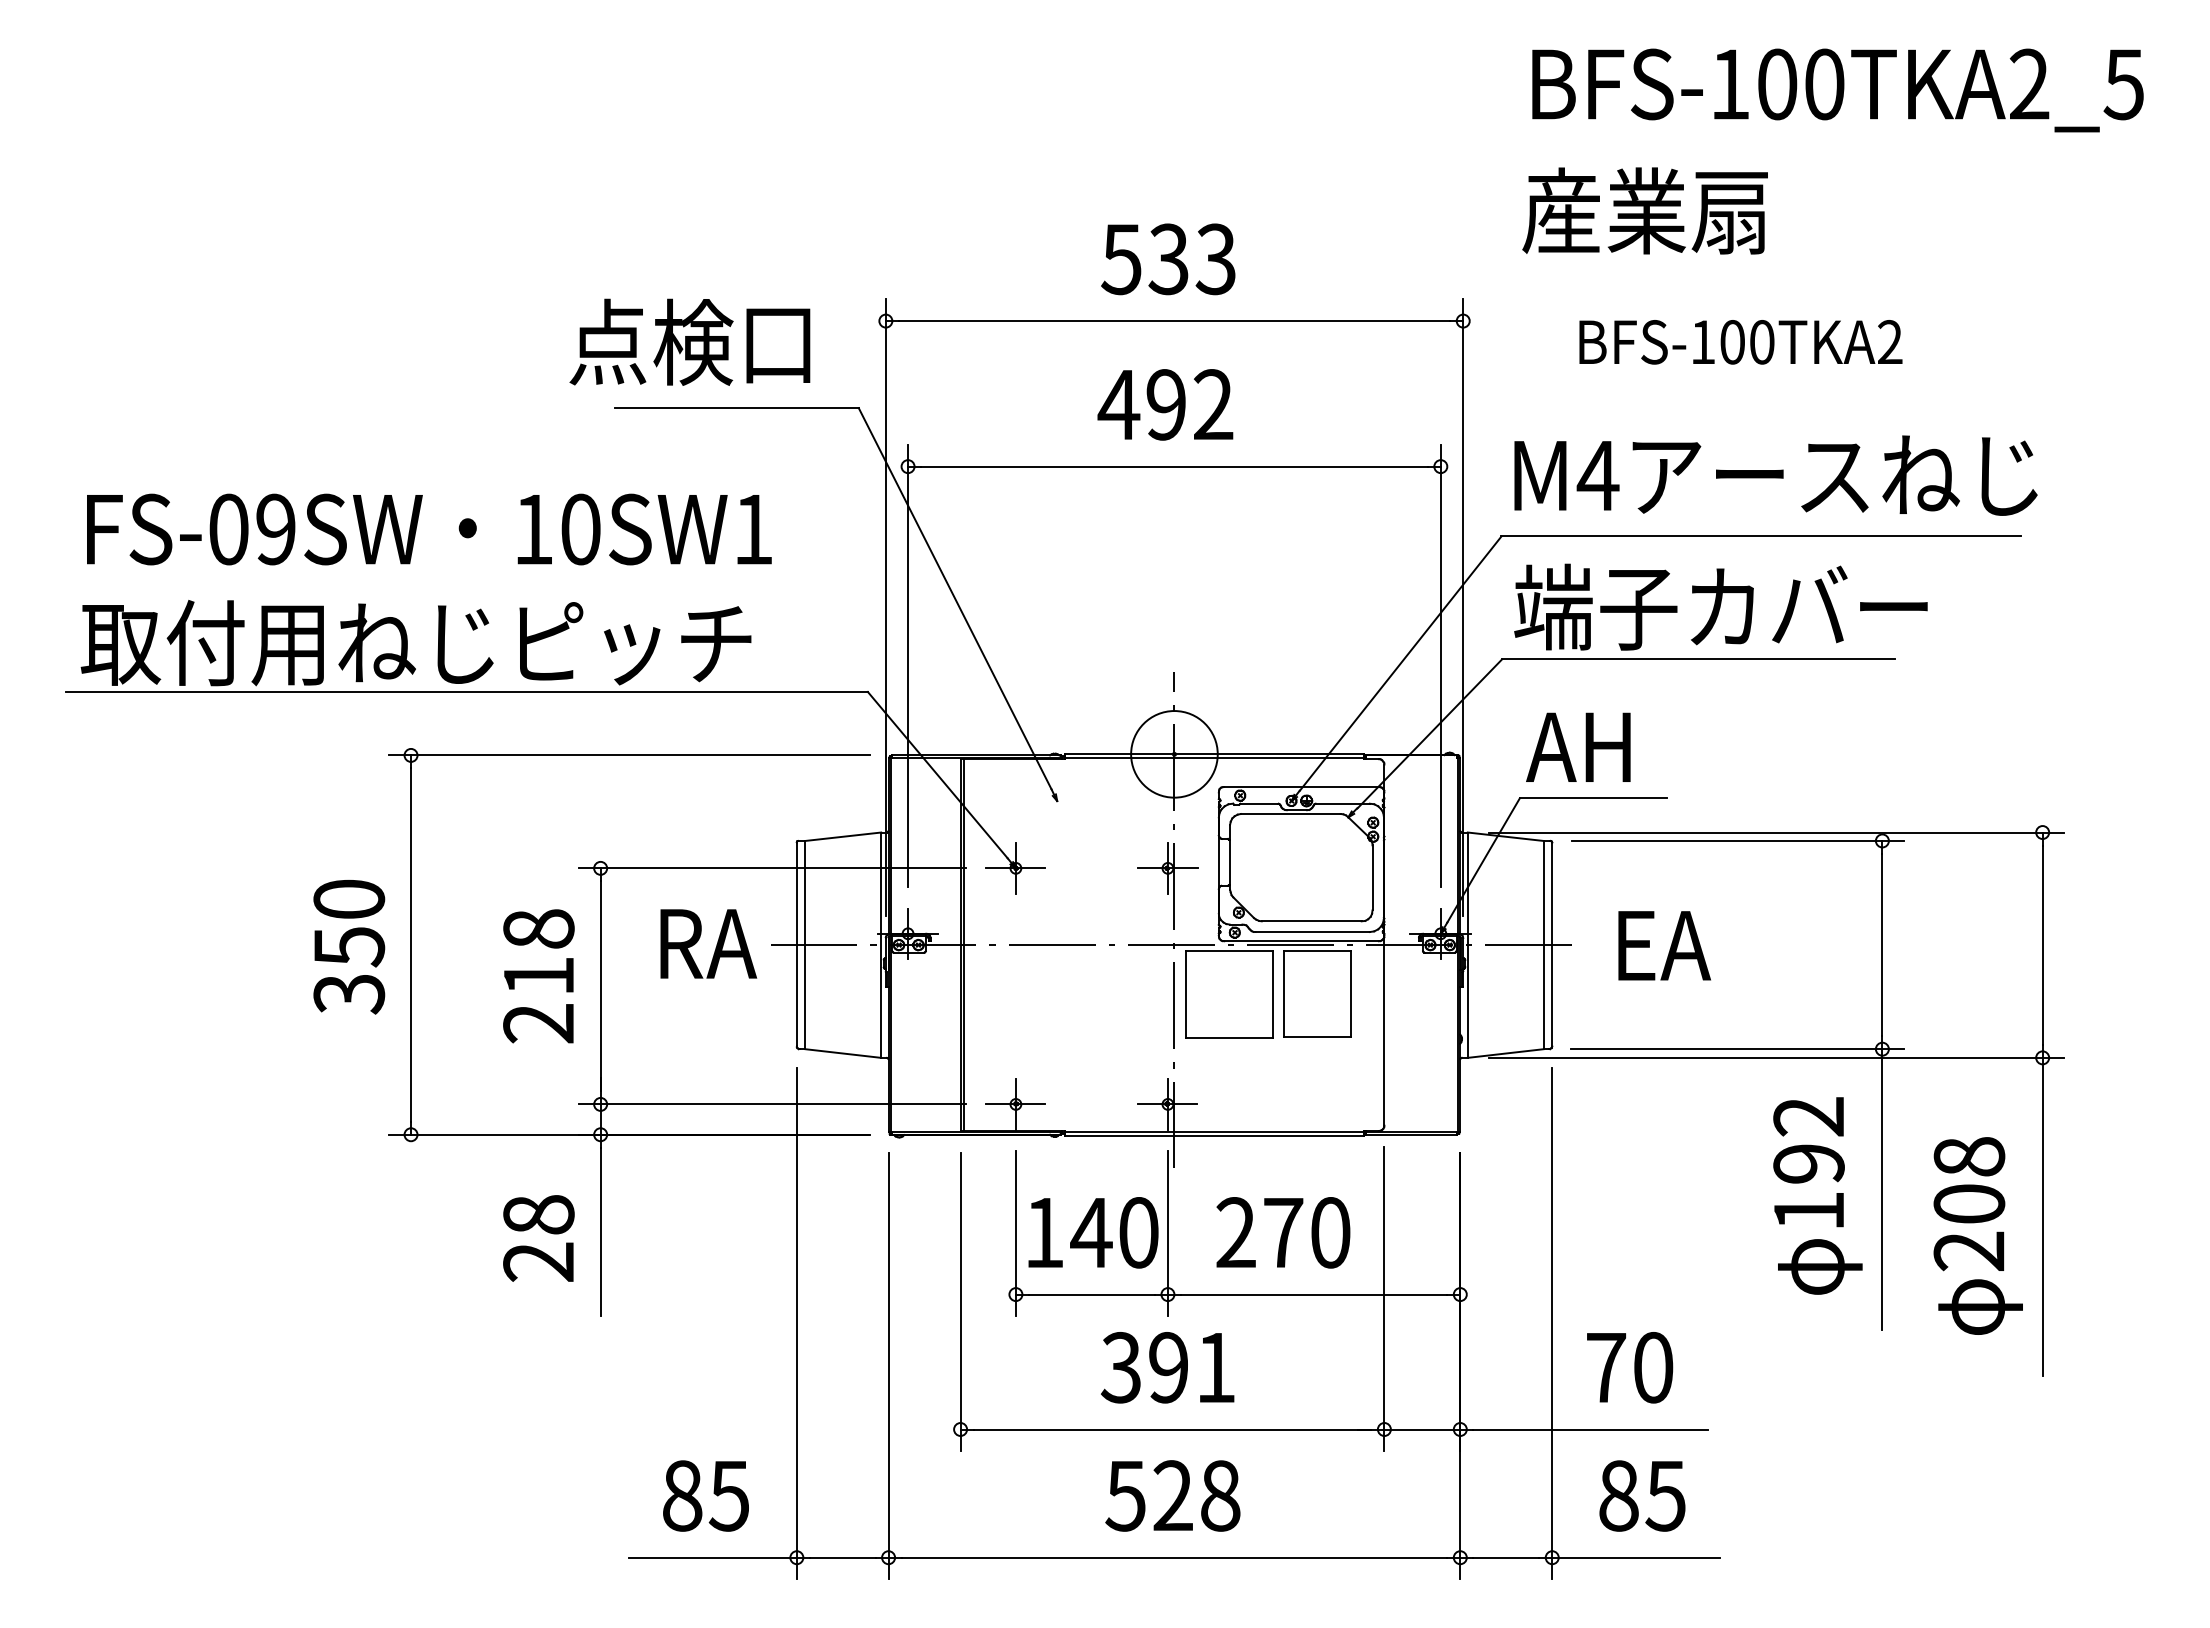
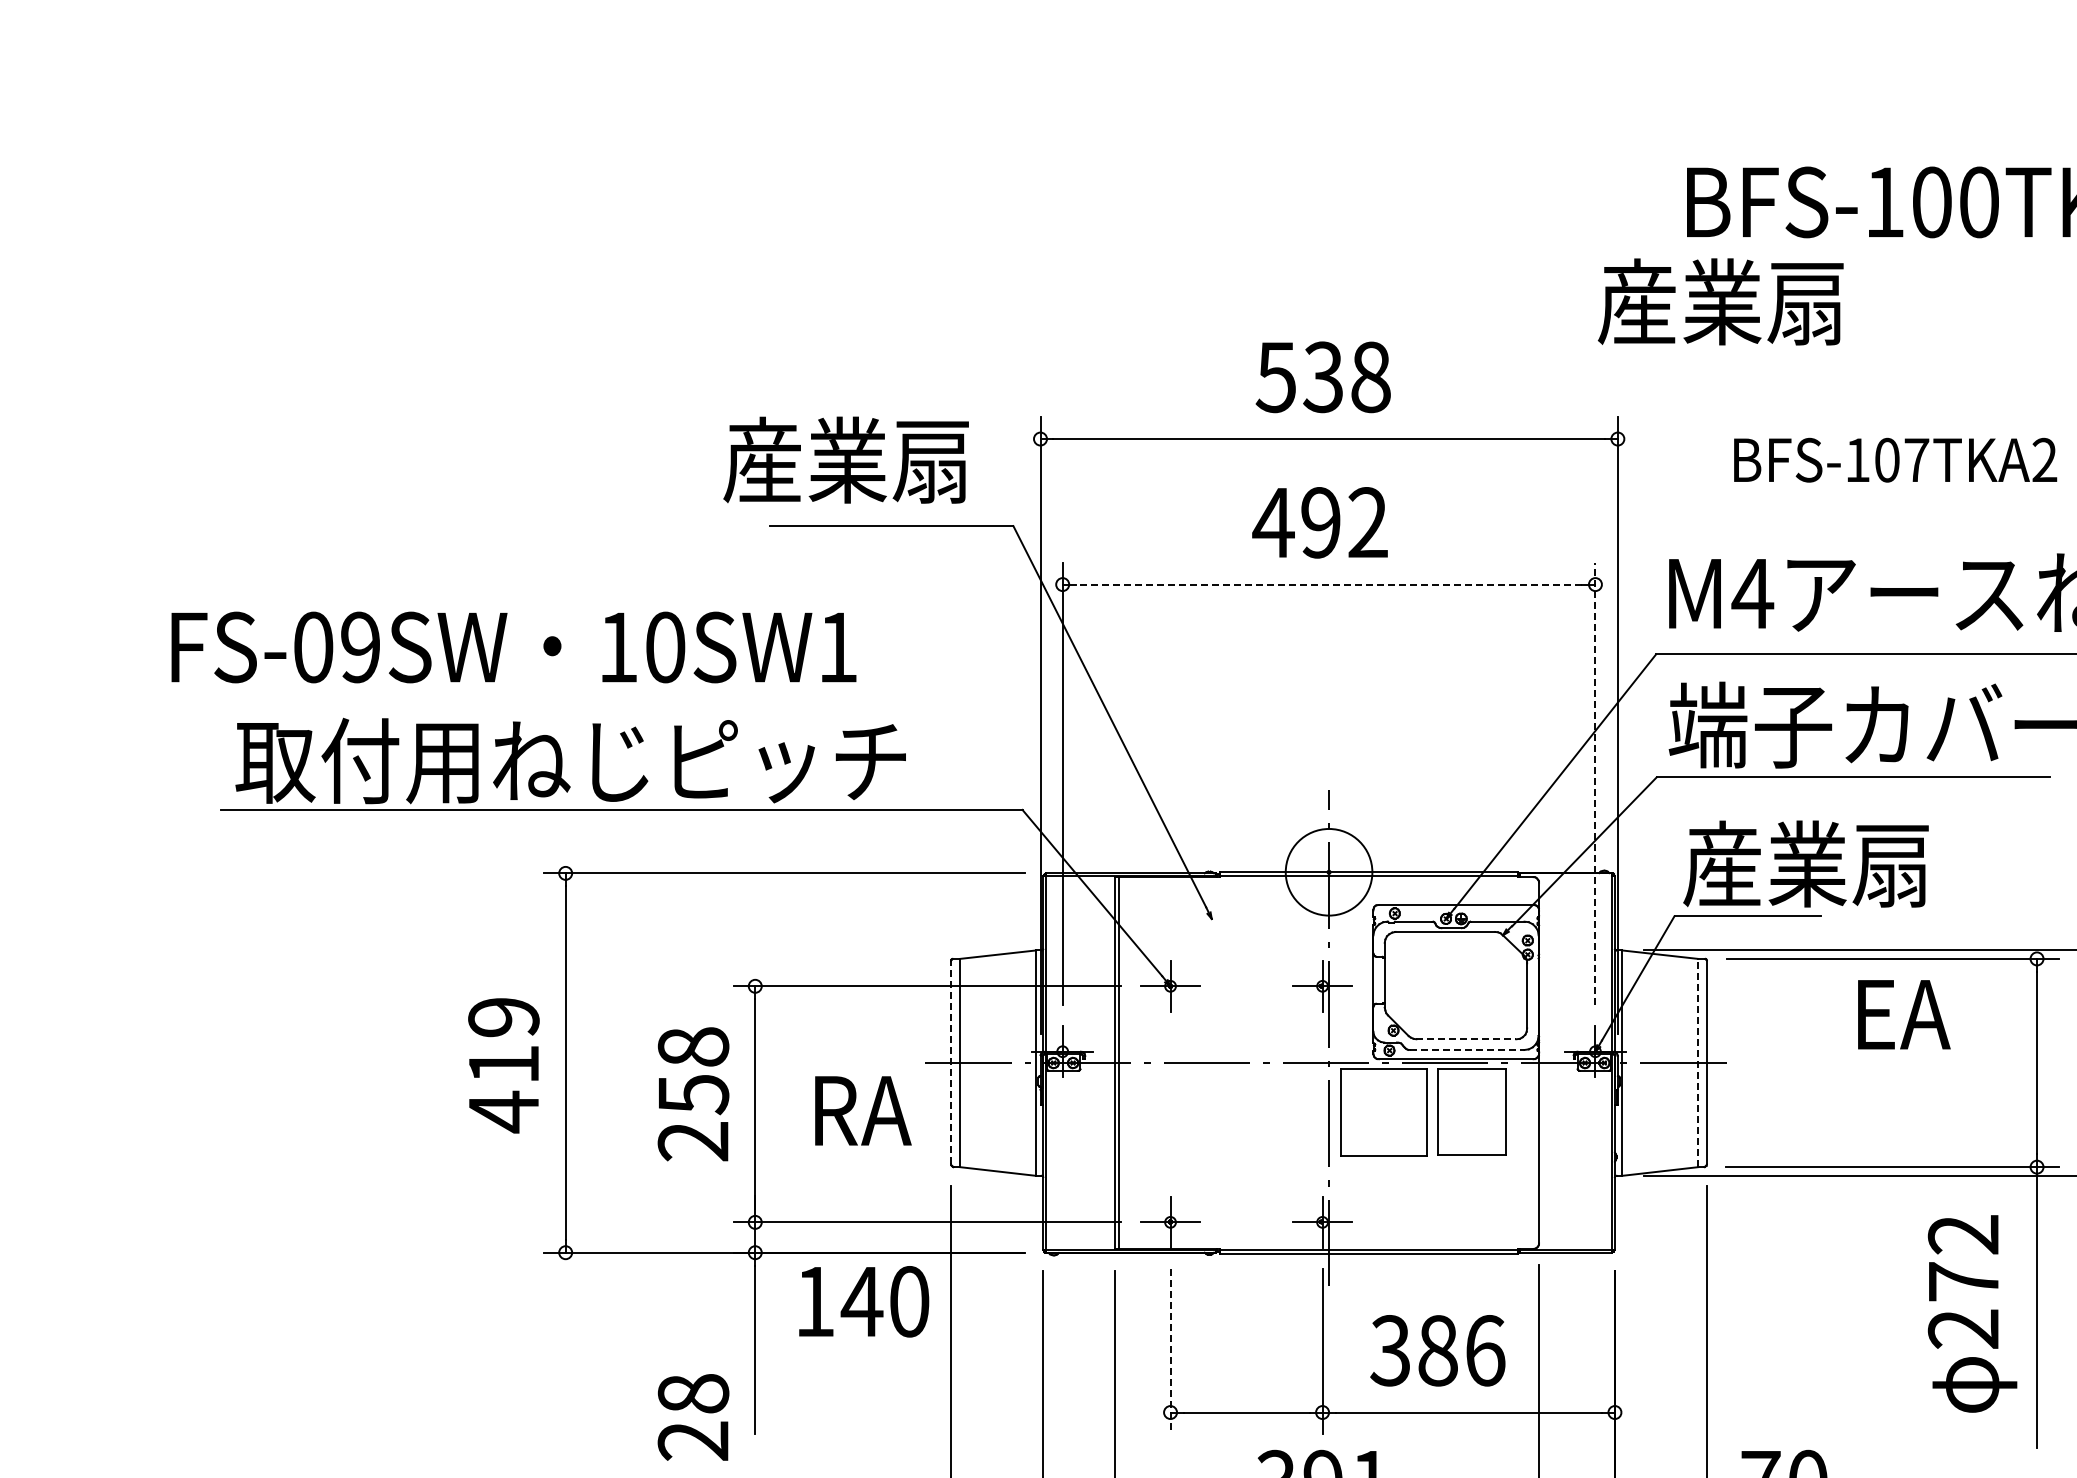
text: (1644, 210) -> (1720, 301), moved
text: (1215, 259) -> (1370, 377), 533 -> 538
text: (691, 341) -> (846, 459), 点検口 -> 産業扇
text: (1762, 342) -> (1917, 460), BFS-100TKA2 -> BFS-107TKA2
line: (1173, 466) -> (1328, 584), solid -> dashed
text: (429, 529) -> (514, 647), moved
line: (1440, 665) -> (1595, 783), solid -> dashed
text: (1650, 745) -> (1805, 863), AH -> 産業扇
line: (1311, 921) -> (1466, 1039), solid -> dashed
line: (1313, 932) -> (1468, 1050), solid -> dashed
text: (708, 943) -> (863, 1110), moved
line: (796, 944) -> (951, 1062), solid -> dashed
line: (1543, 944) -> (1698, 1062), solid -> dashed
text: (1664, 945) -> (1904, 1014), moved
text: (349, 947) -> (504, 1065), 350 -> 419
text: (539, 977) -> (694, 1095), 218 -> 258
text: (1808, 1187) -> (1963, 1305), 192 -> 272
text: (1093, 1232) -> (864, 1301), moved
text: (1282, 1232) -> (1437, 1350), 270 -> 386
line: (1015, 1234) -> (1170, 1352), solid -> dashed
text: (538, 1238) -> (693, 1417), moved

